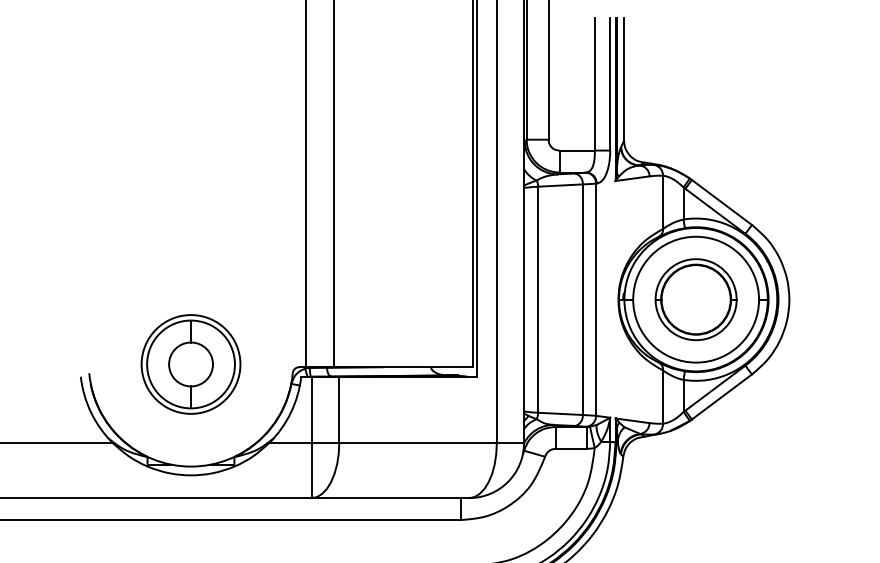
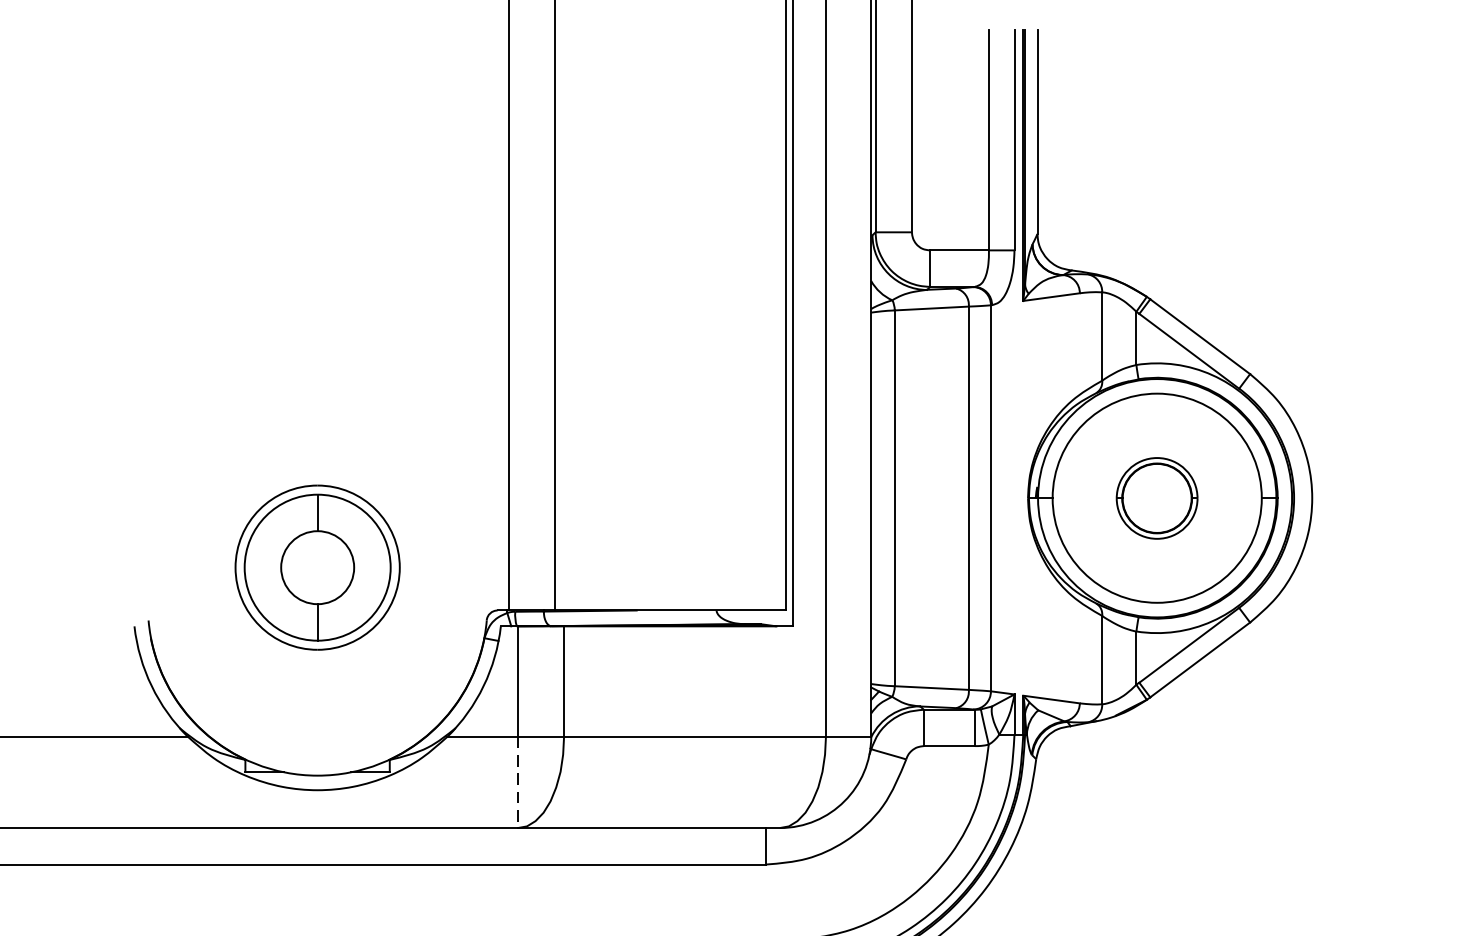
part: (695, 299) -> (1156, 497), size x0.6
part: (190, 364) -> (316, 567), moved
line: (311, 471) -> (517, 783), solid -> dashed

